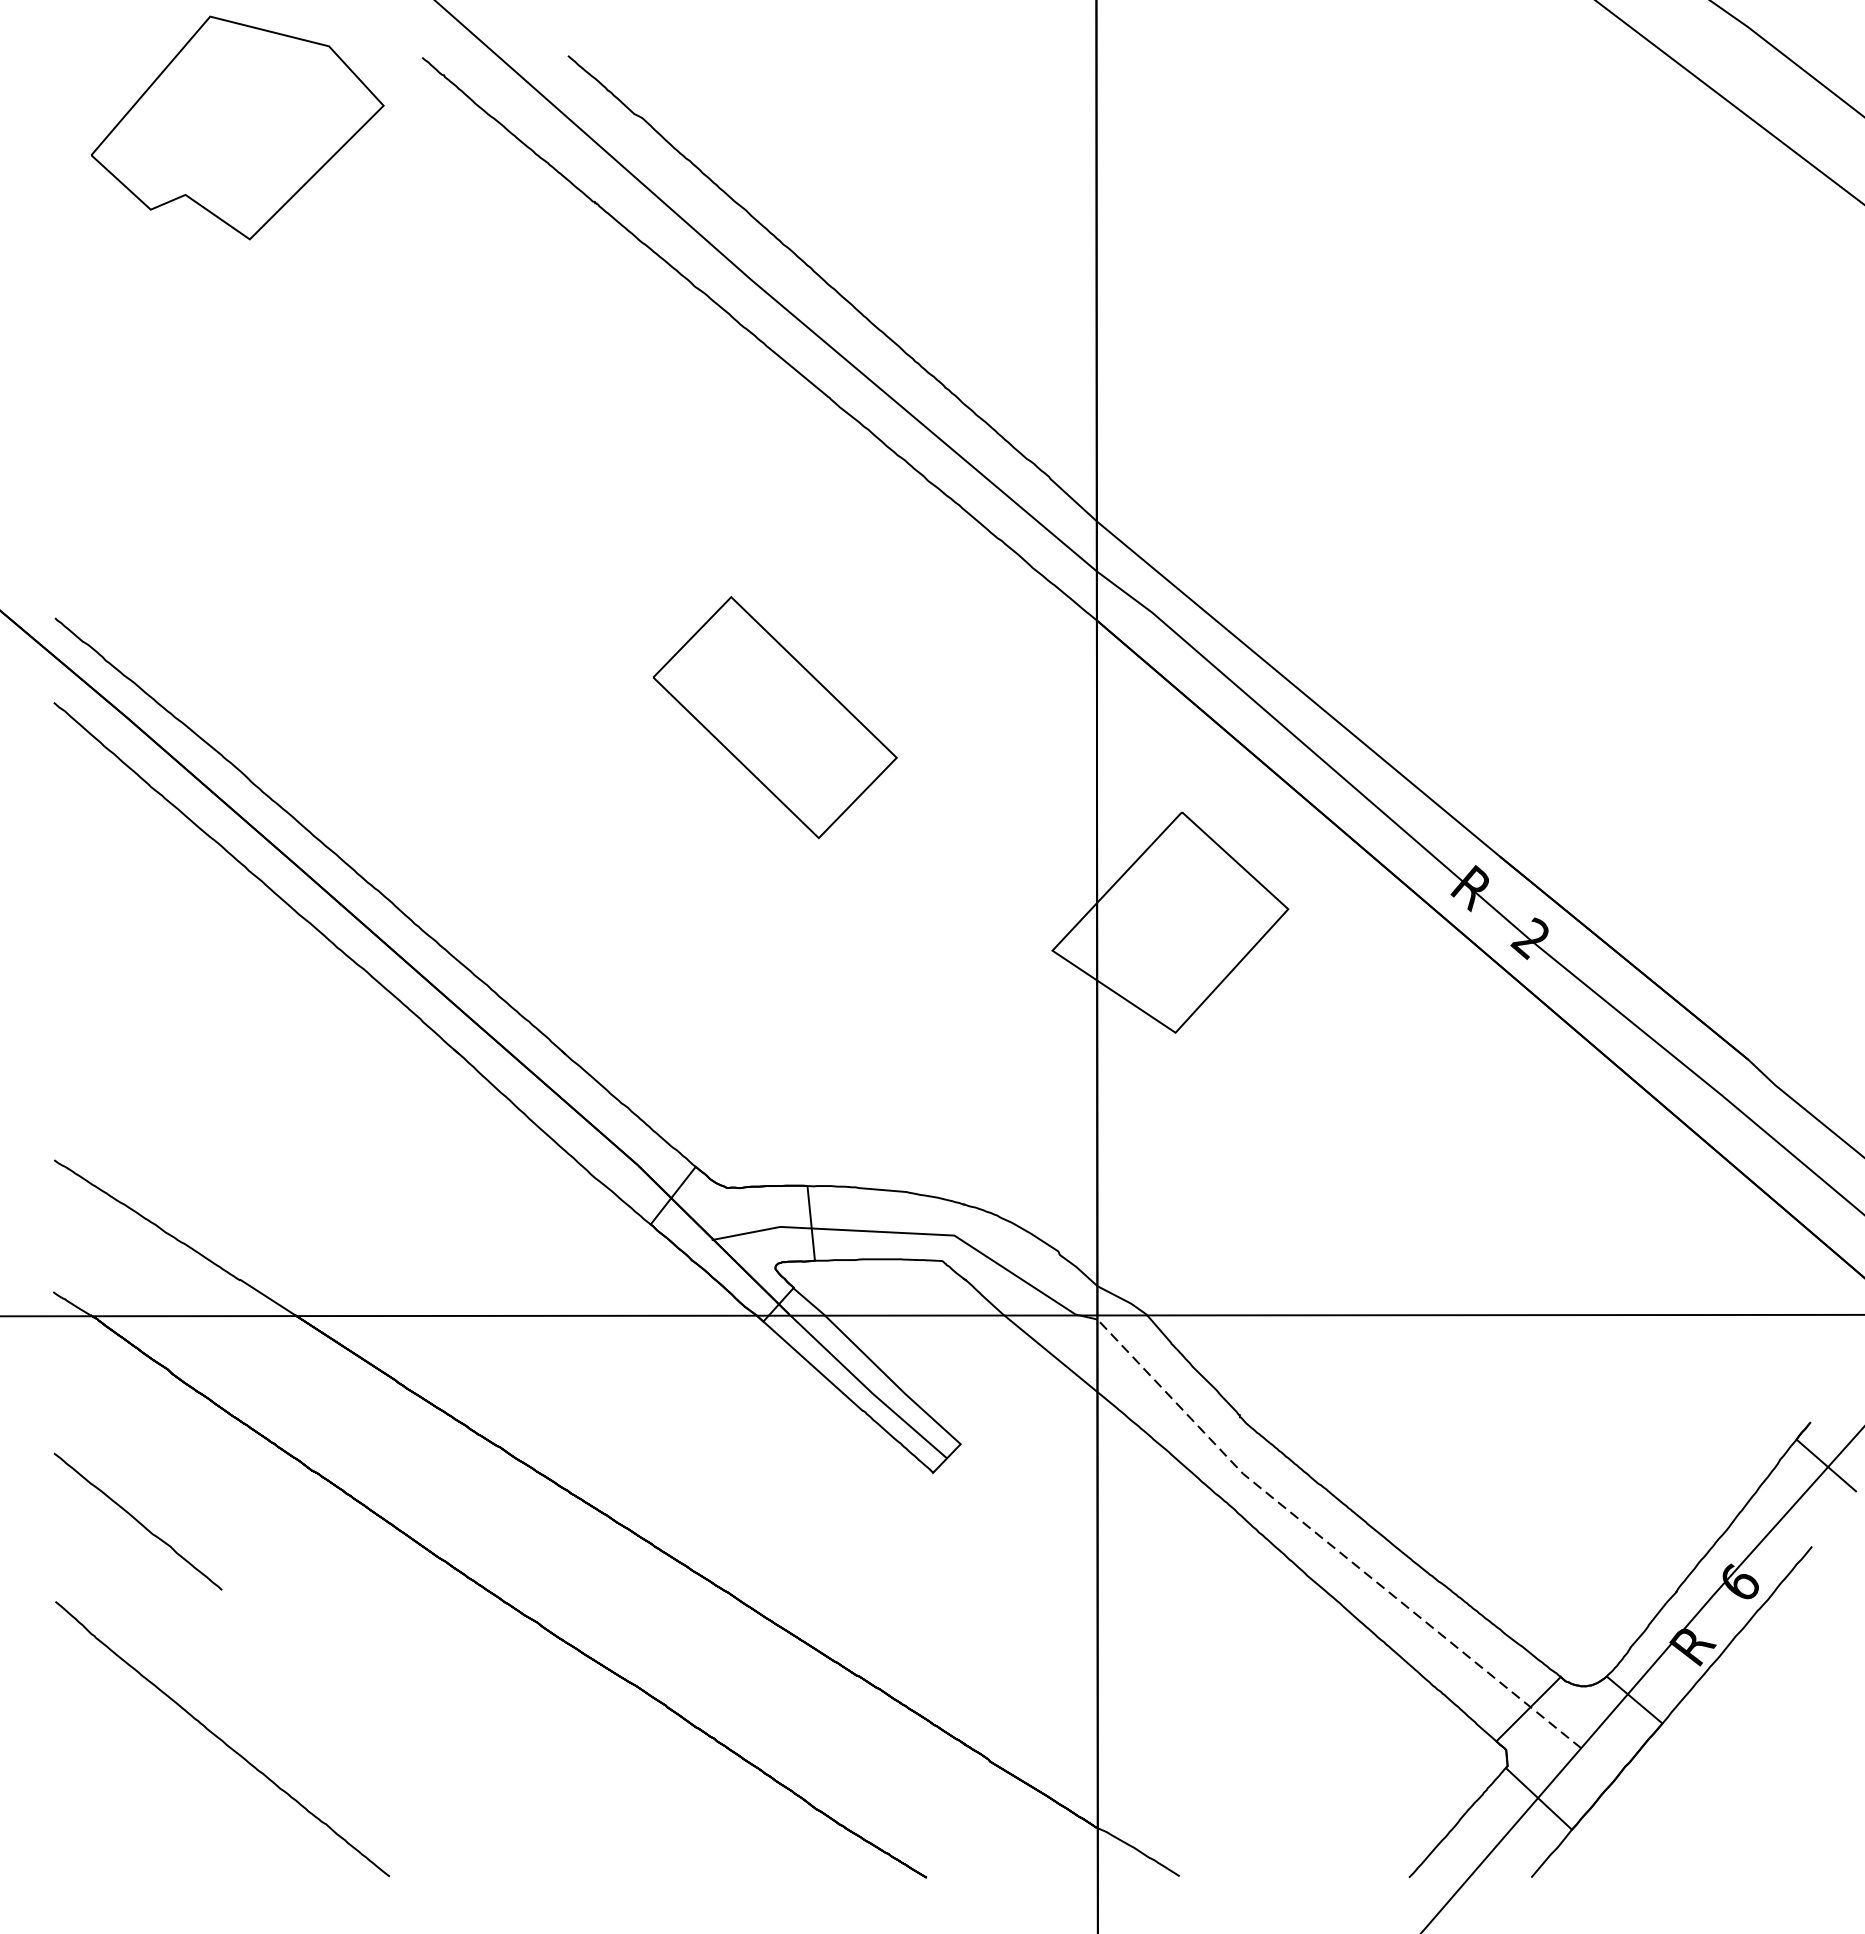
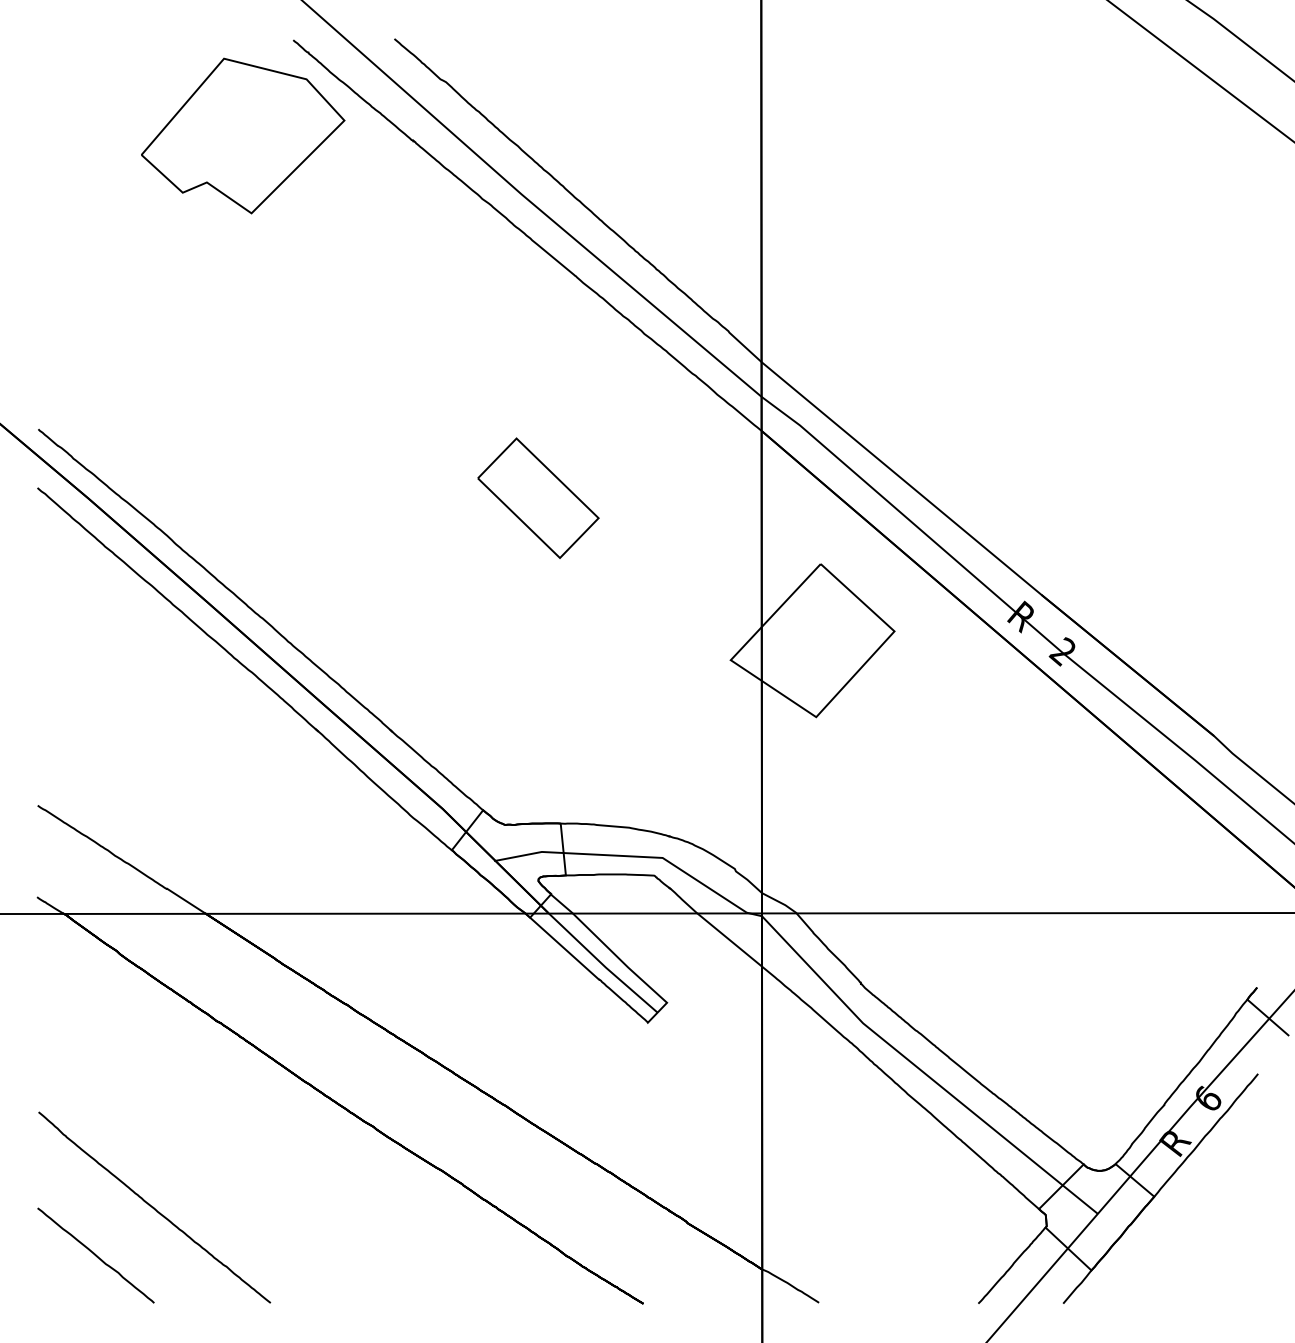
part: (238, 127) -> (243, 135), moved
part: (775, 716) -> (538, 497), size x0.71
curve: (137, 1521) -> (95, 1255), moved
line: (1328, 1543) -> (922, 1071), dashed -> solid

